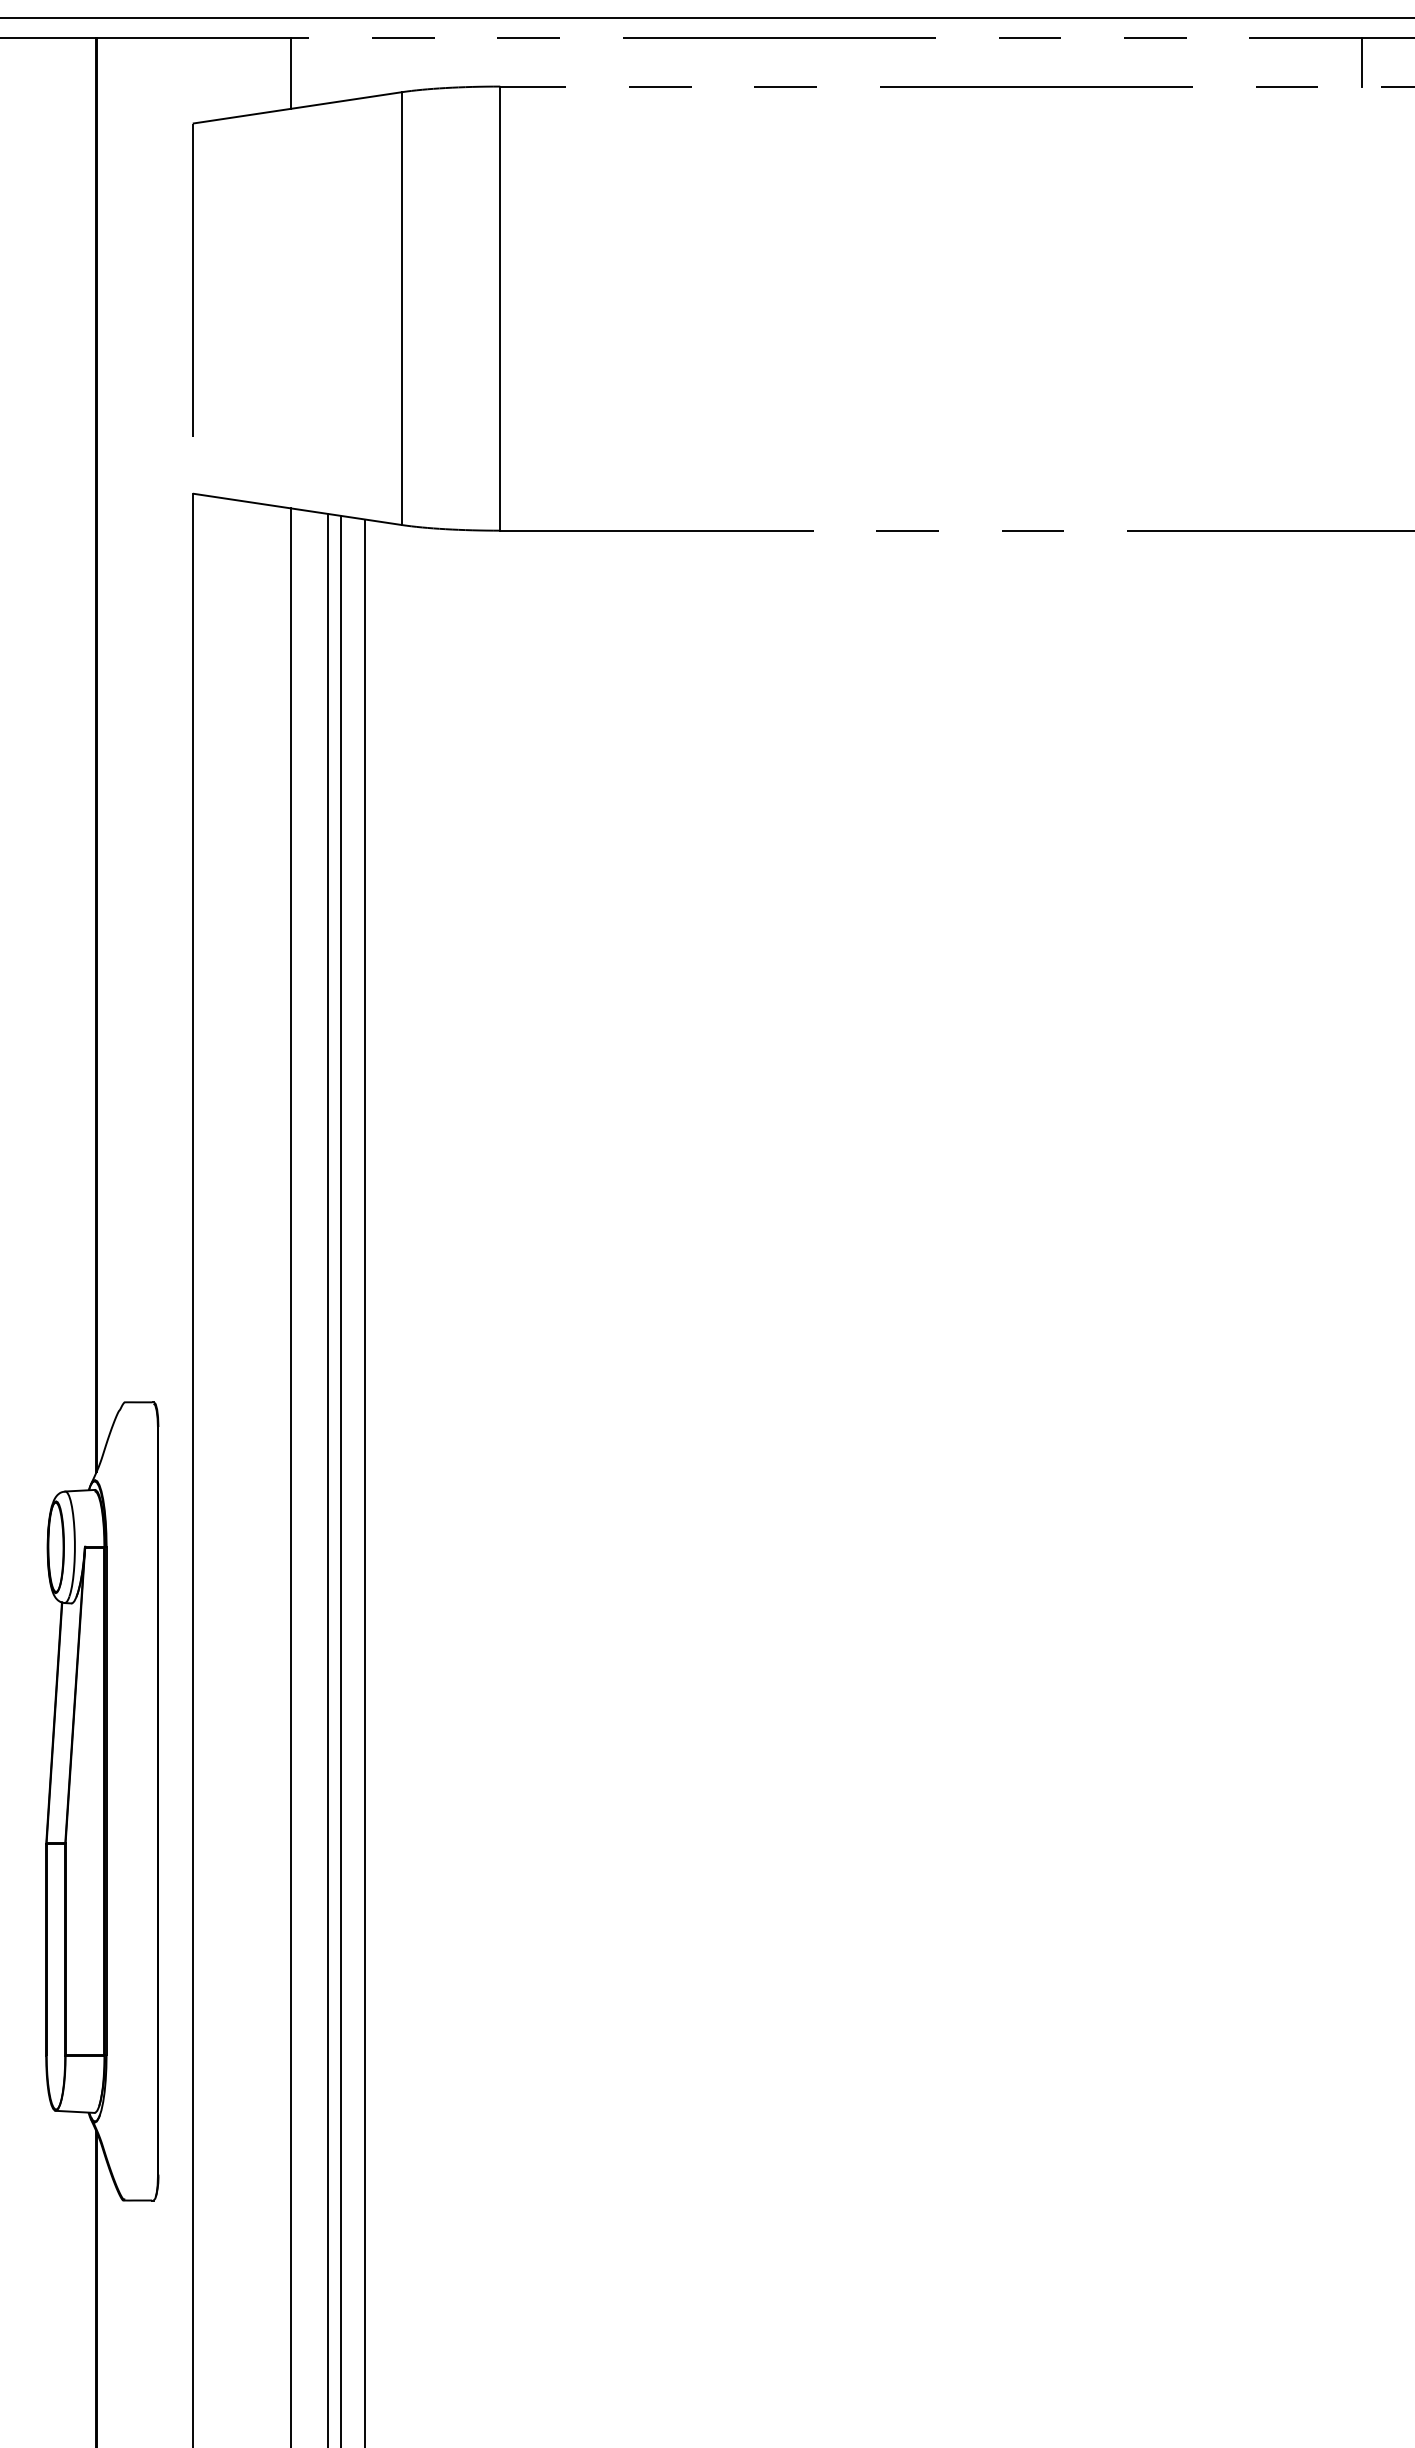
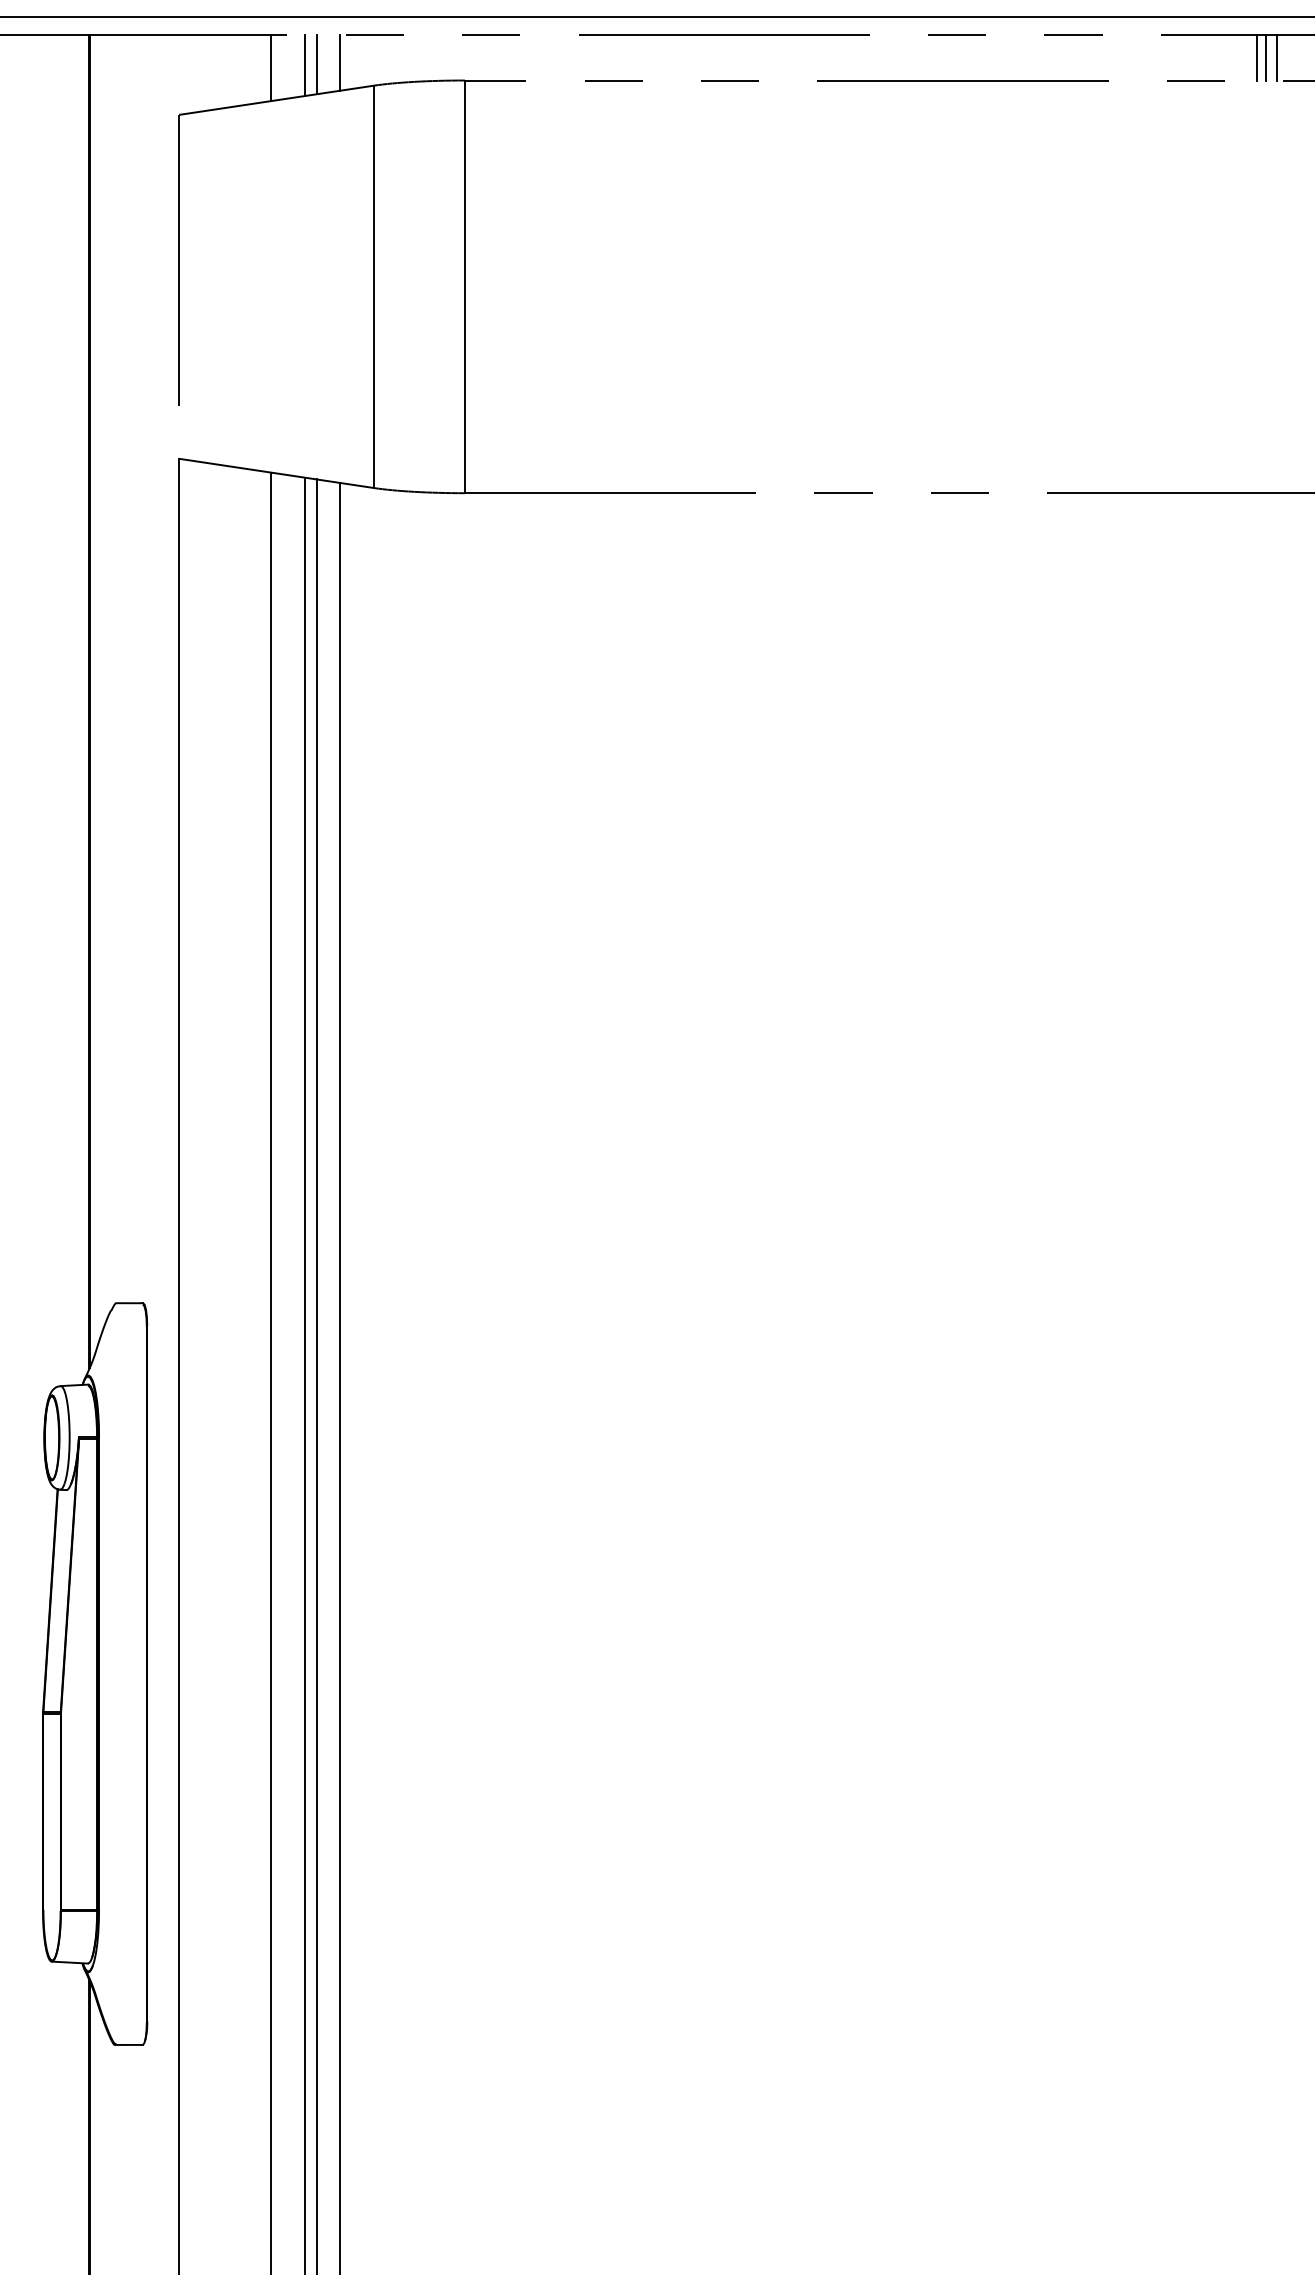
line: (1352, 61) -> (1256, 57), added
line: (1373, 61) -> (1276, 57), added
line: (365, 67) -> (339, 62), added
line: (340, 69) -> (316, 64), added
line: (327, 70) -> (304, 65), added

